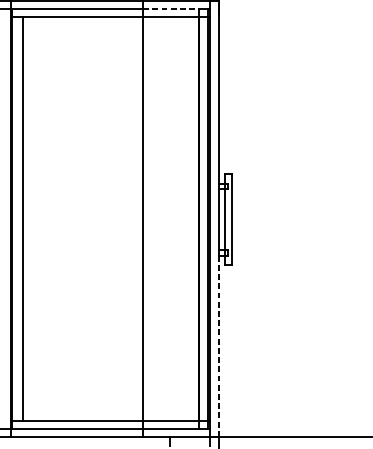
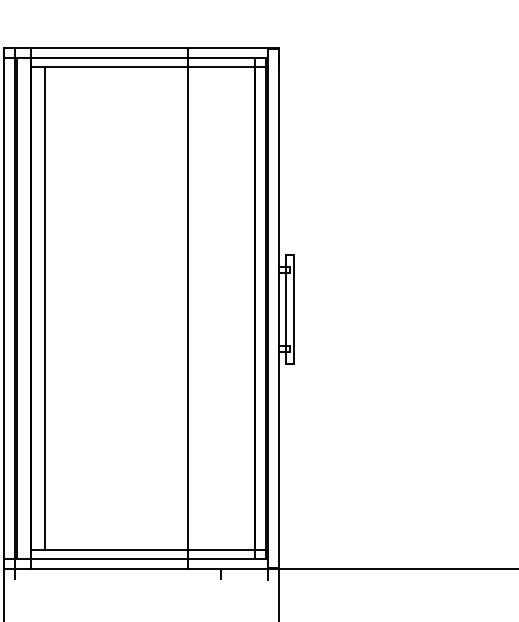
line: (171, 8) -> (222, 57), dashed -> solid
line: (218, 346) -> (278, 460), dashed -> solid

